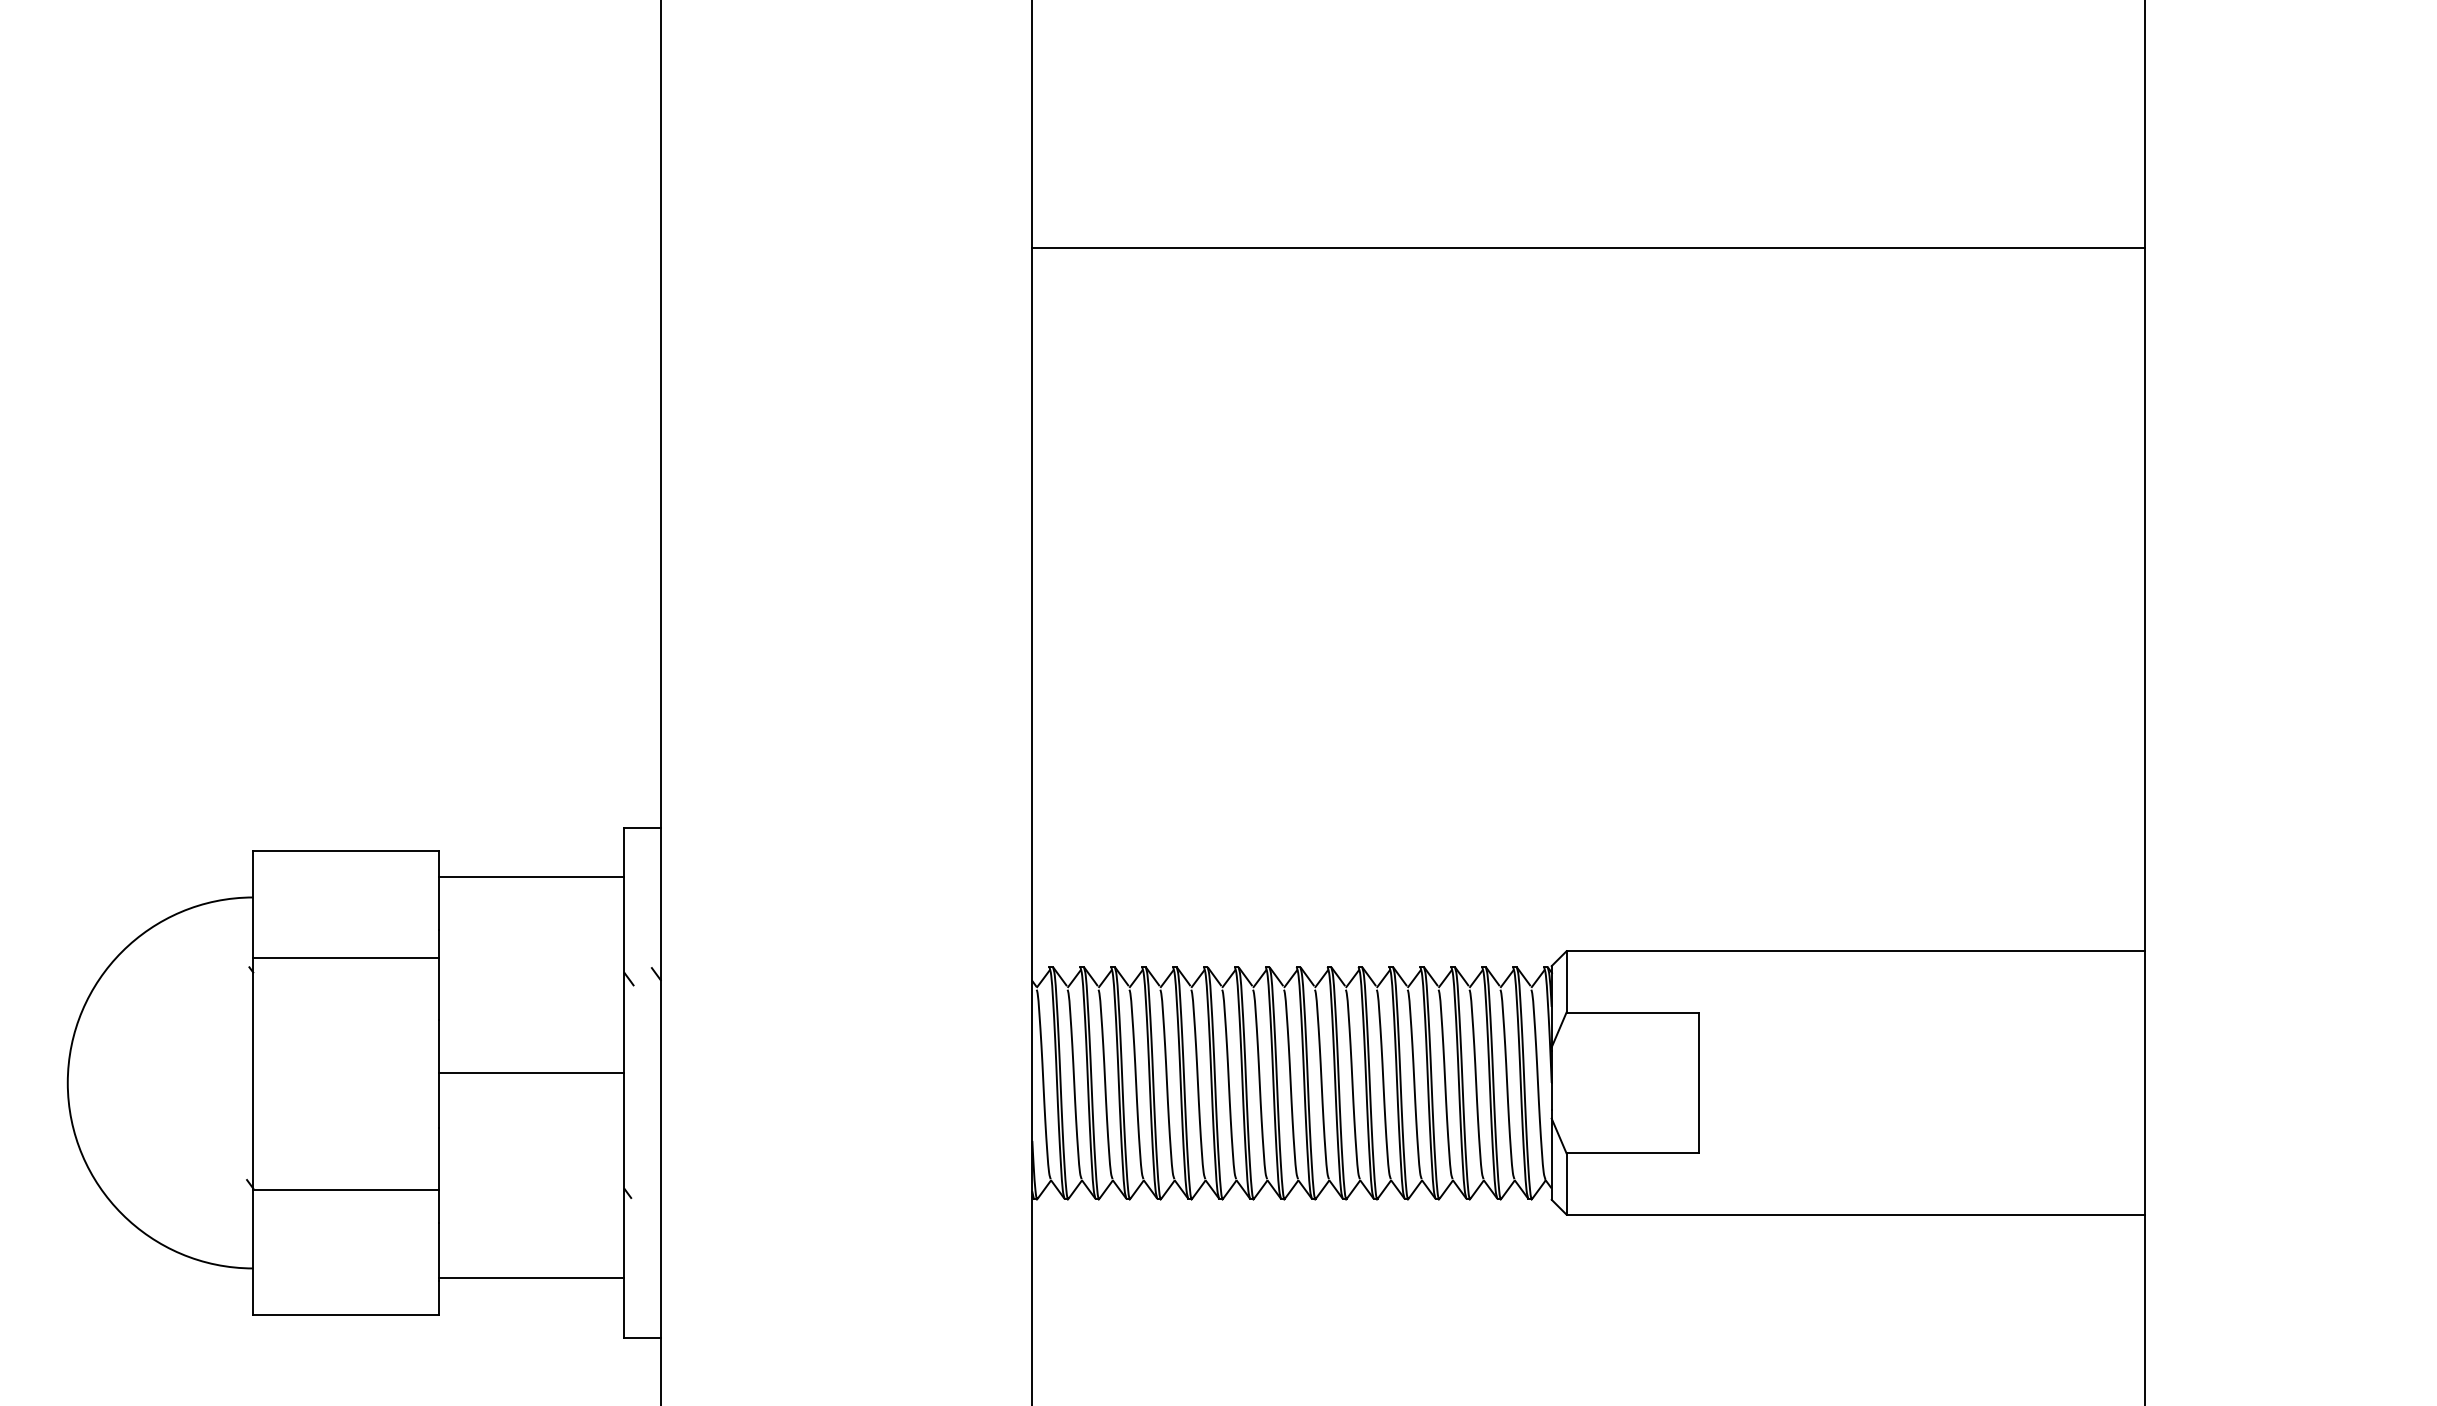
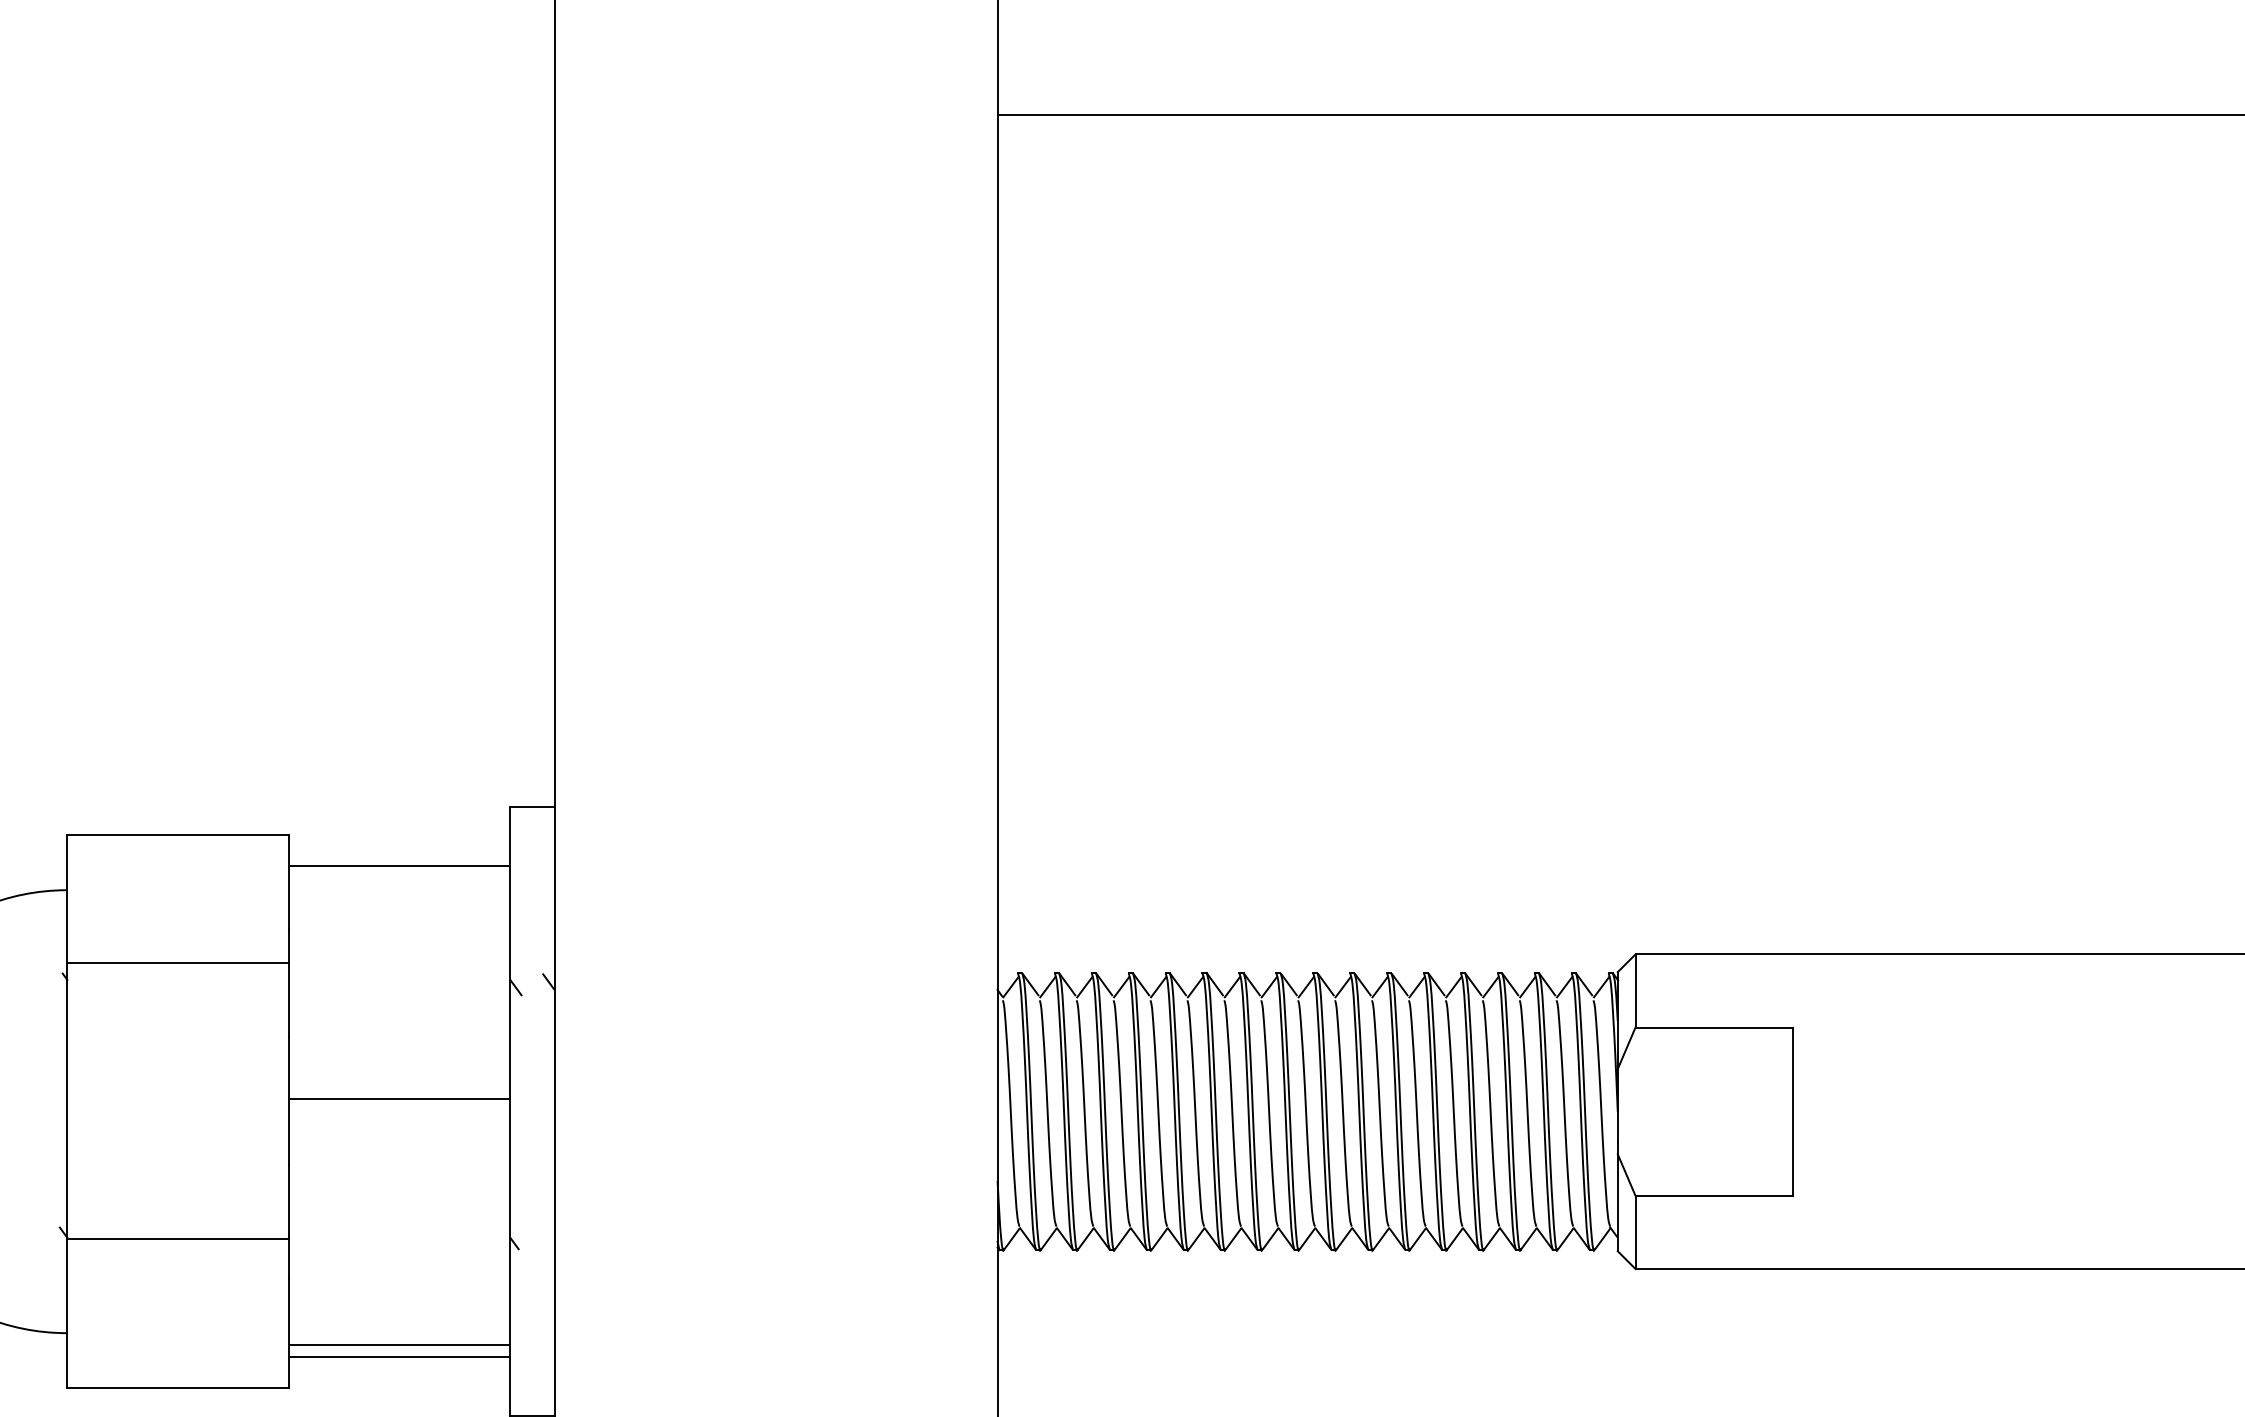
line: (531, 1288) -> (399, 1357), added

